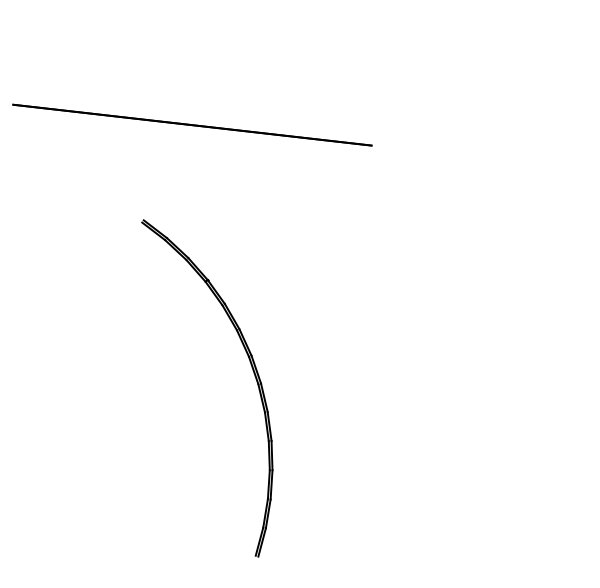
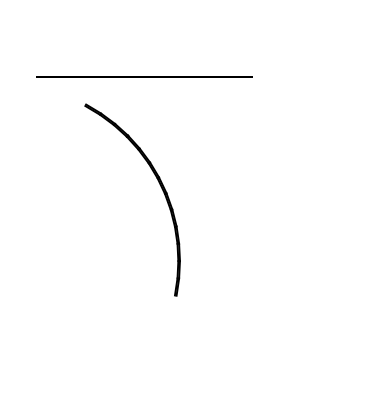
part: (253, 376) -> (161, 189), moved

